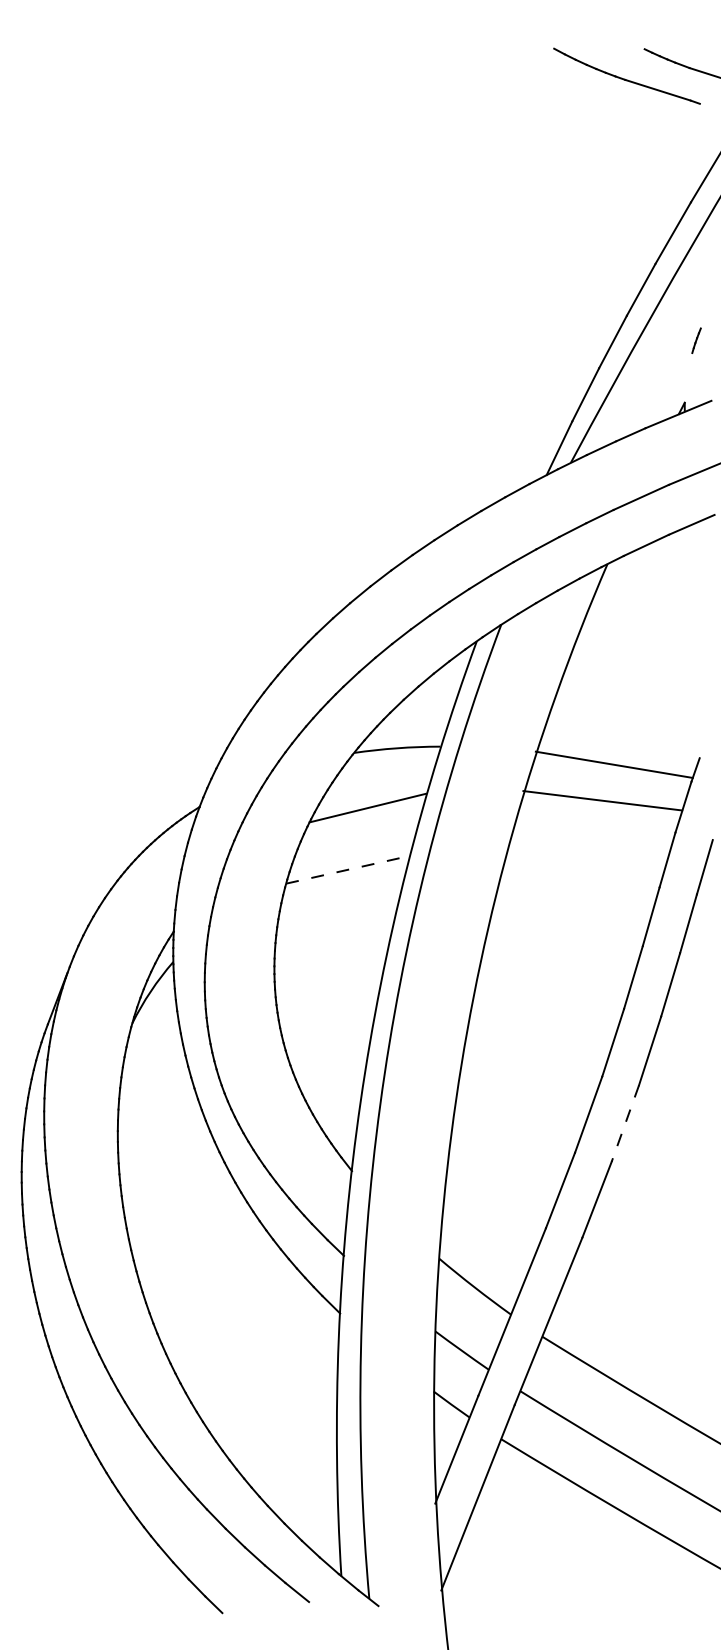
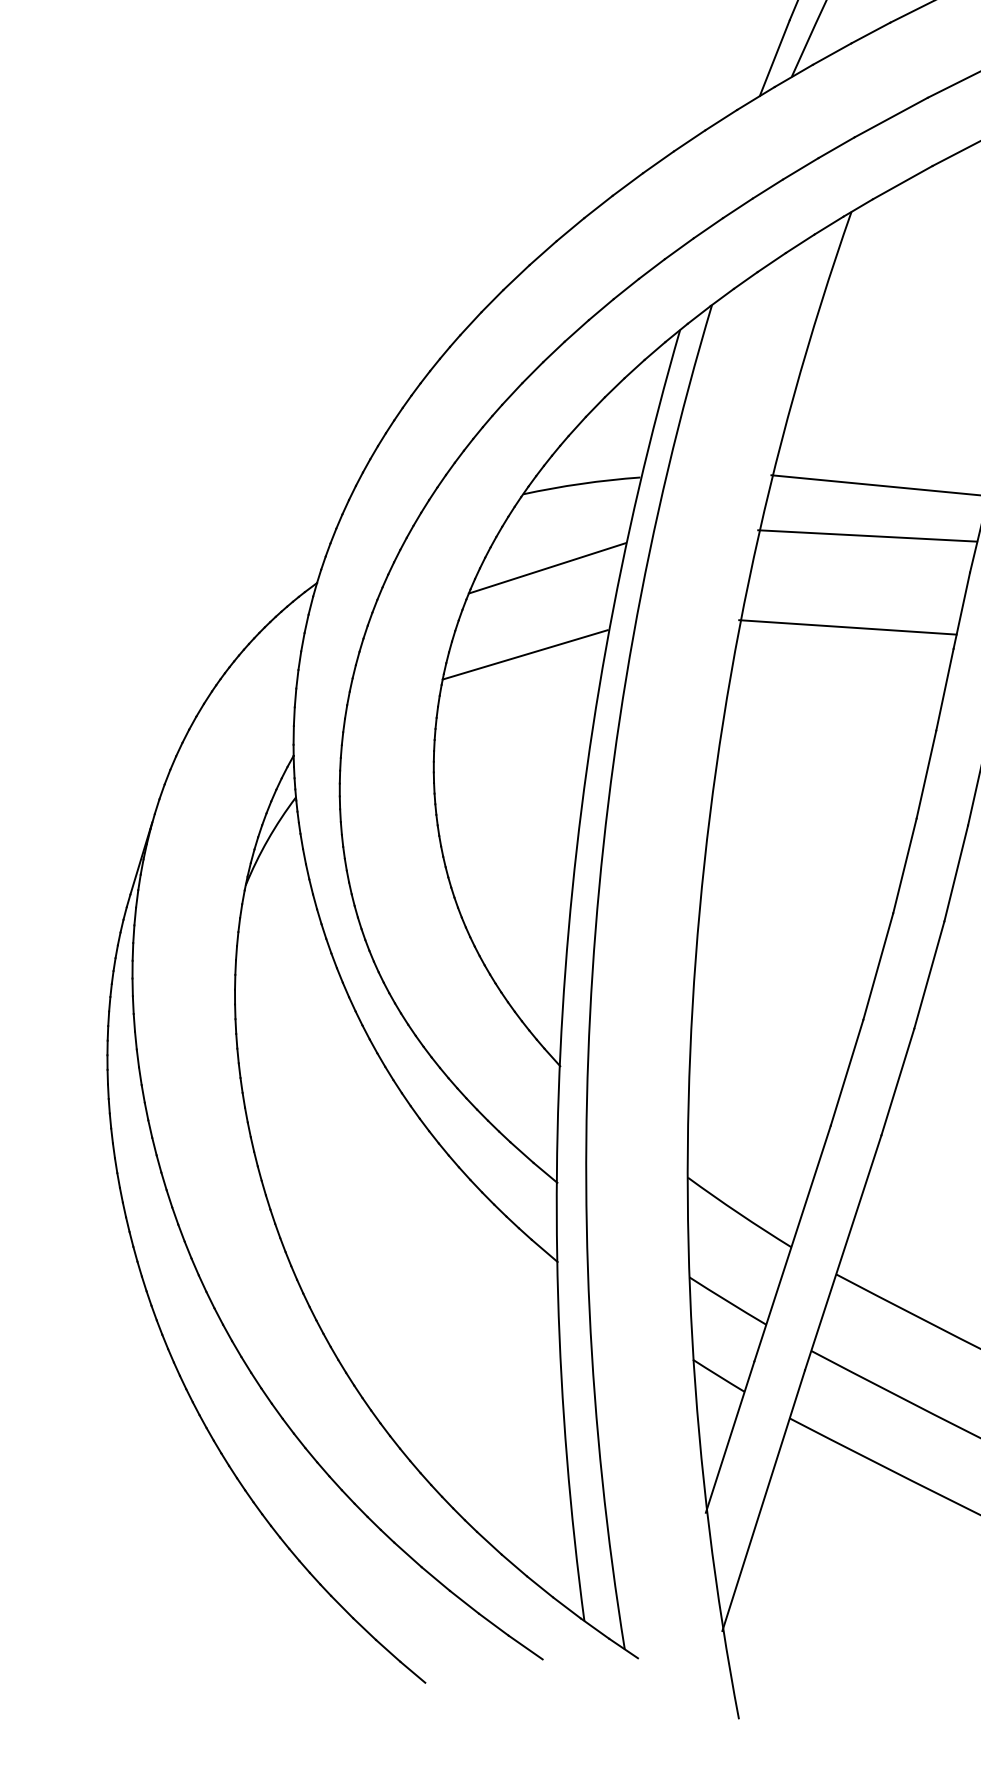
line: (583, 866) -> (847, 627), added
line: (347, 869) -> (525, 654), dashed -> solid
line: (625, 1123) -> (929, 974), dashed -> solid

